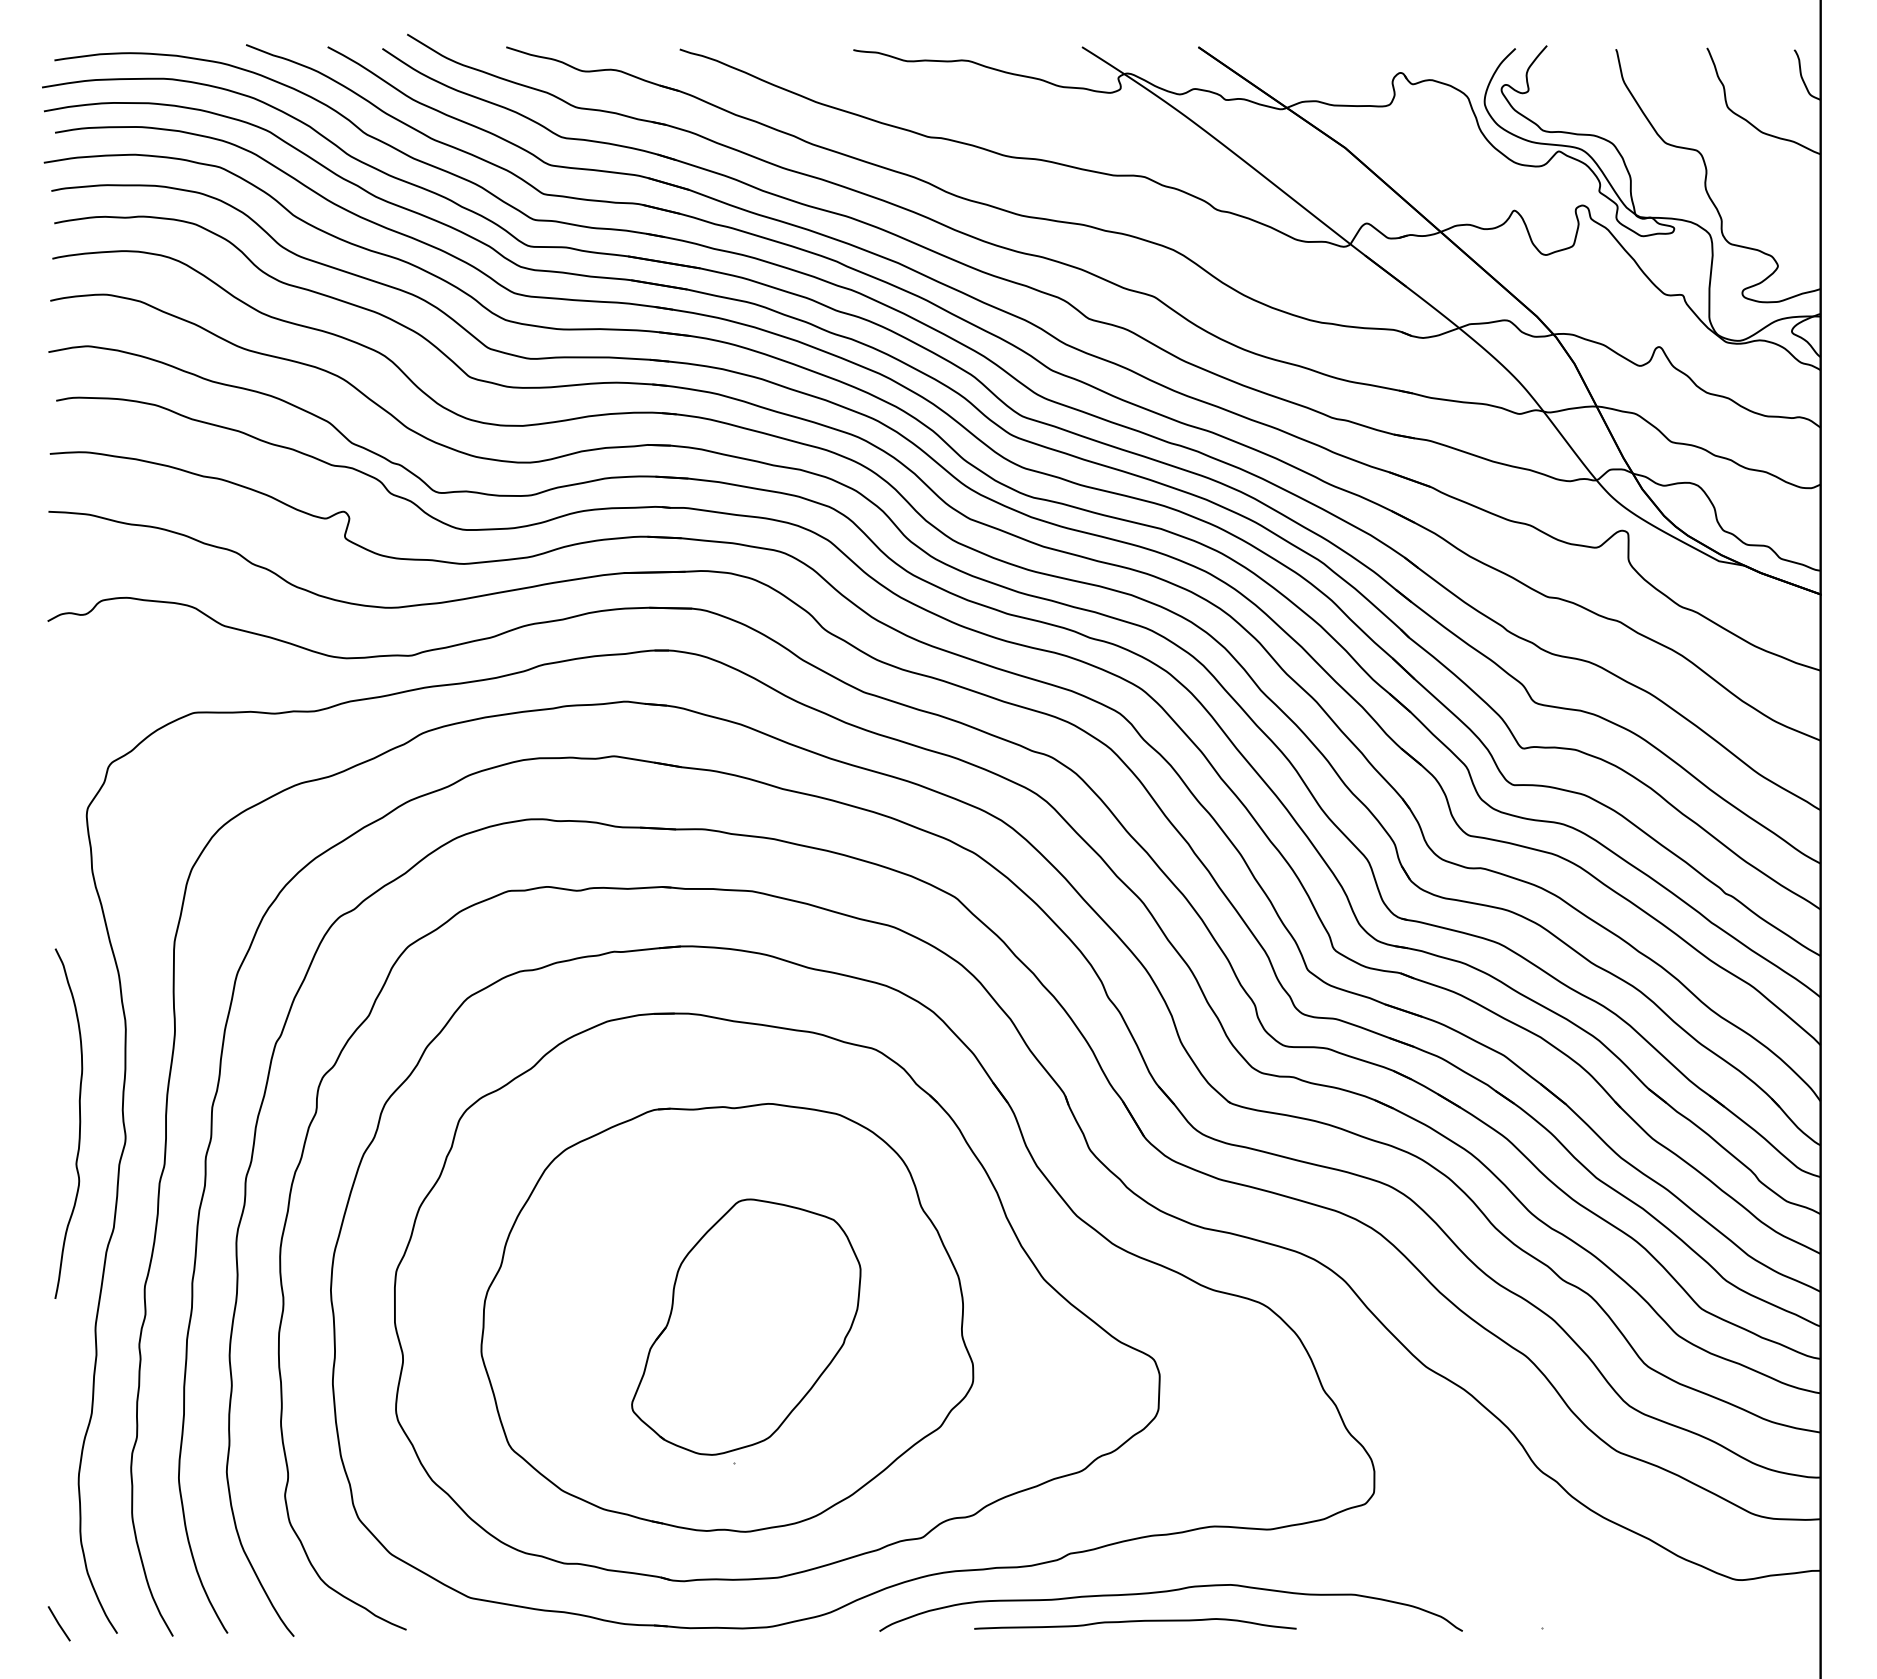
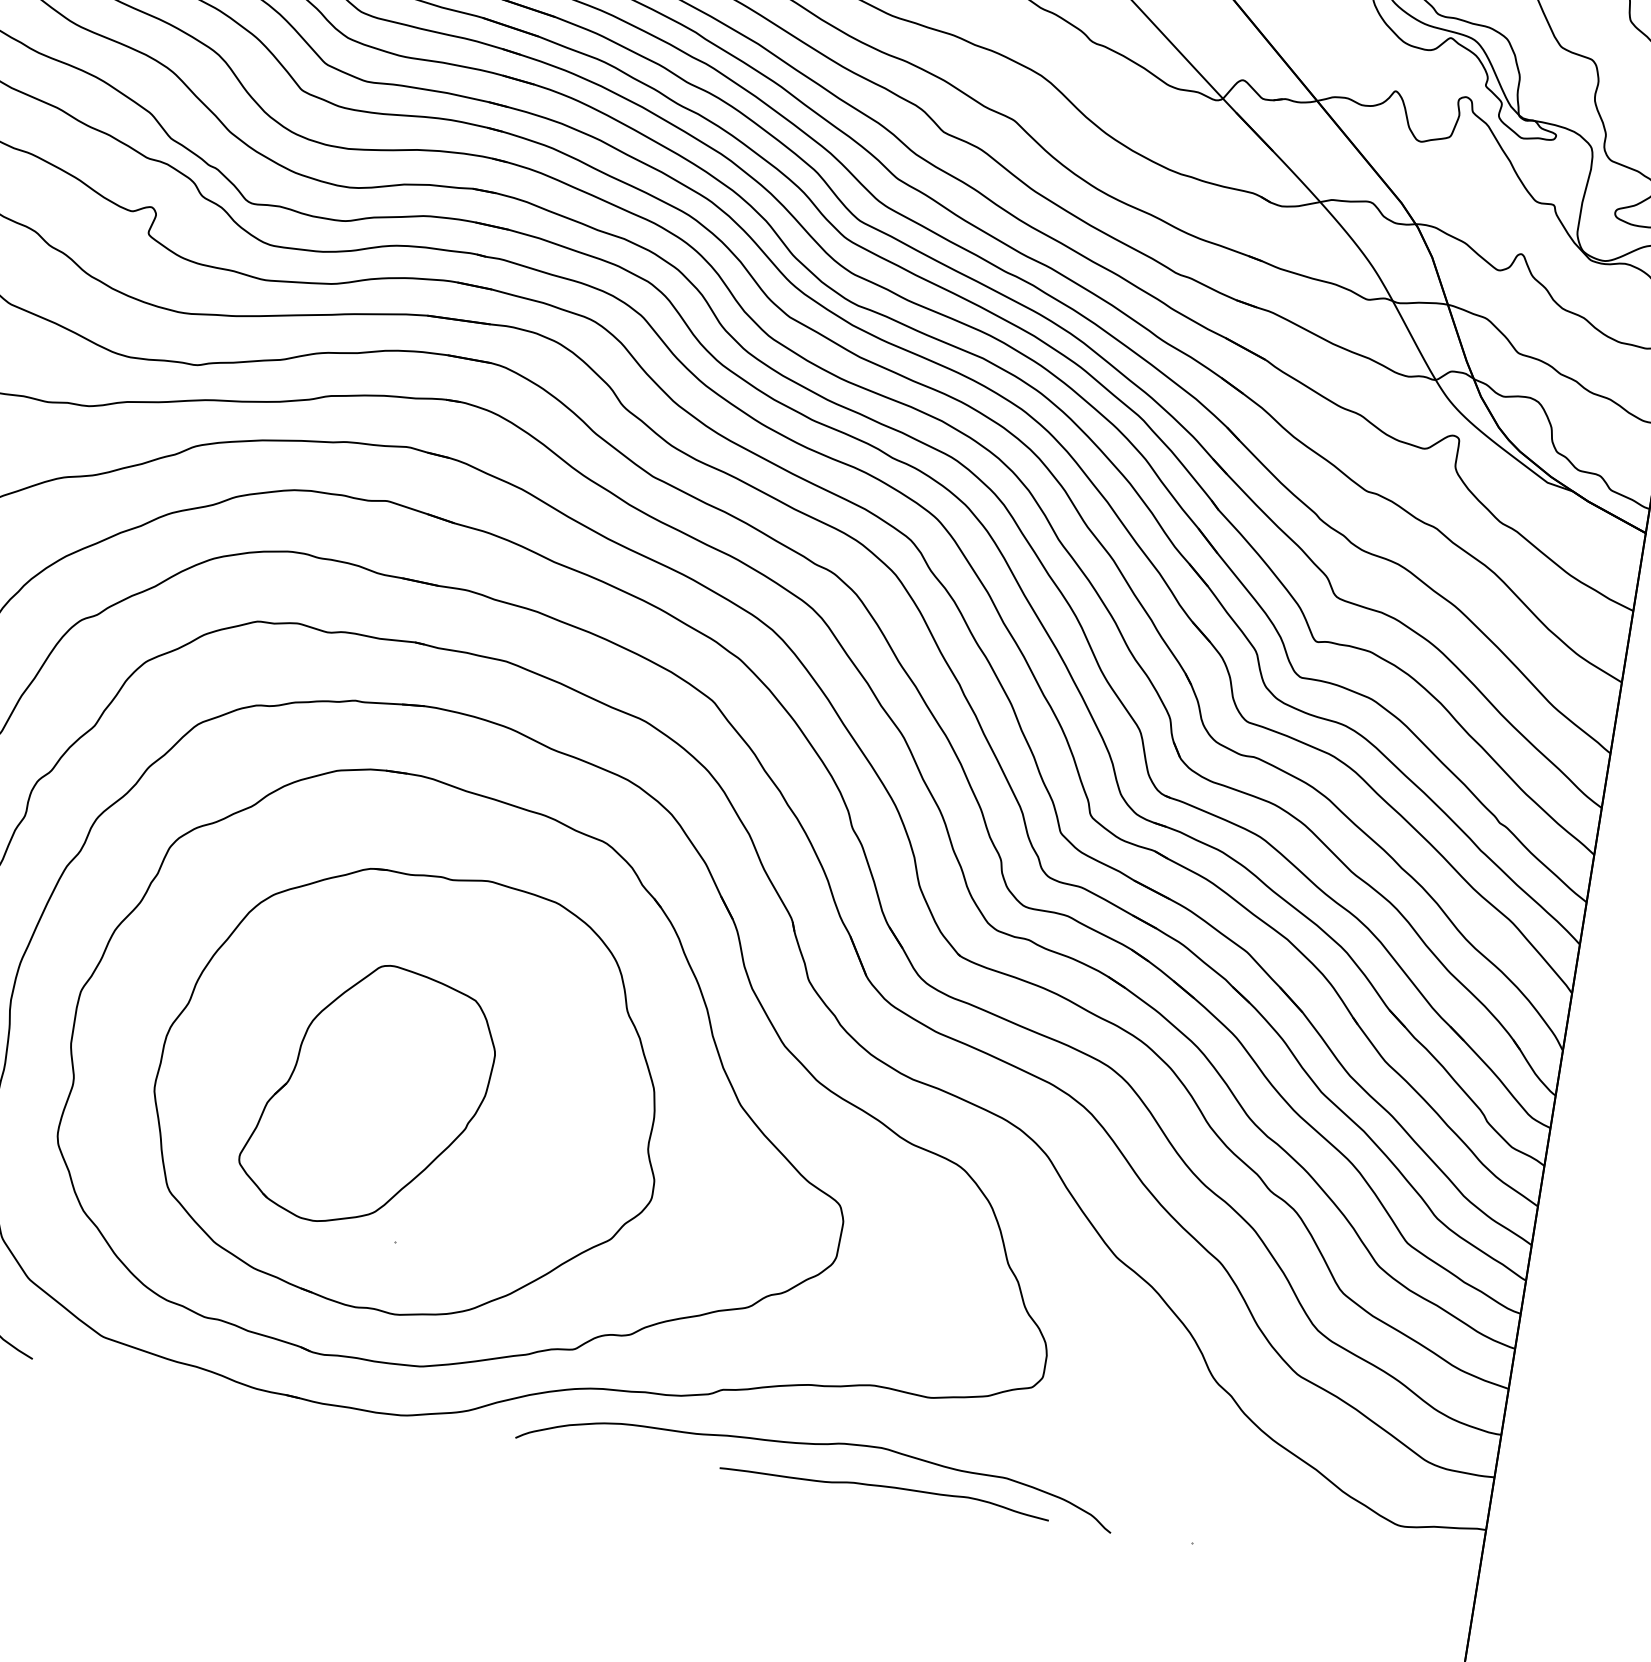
part: (746, 1326) -> (369, 1095), moved
curve: (1135, 1622) -> (885, 1487), moved

